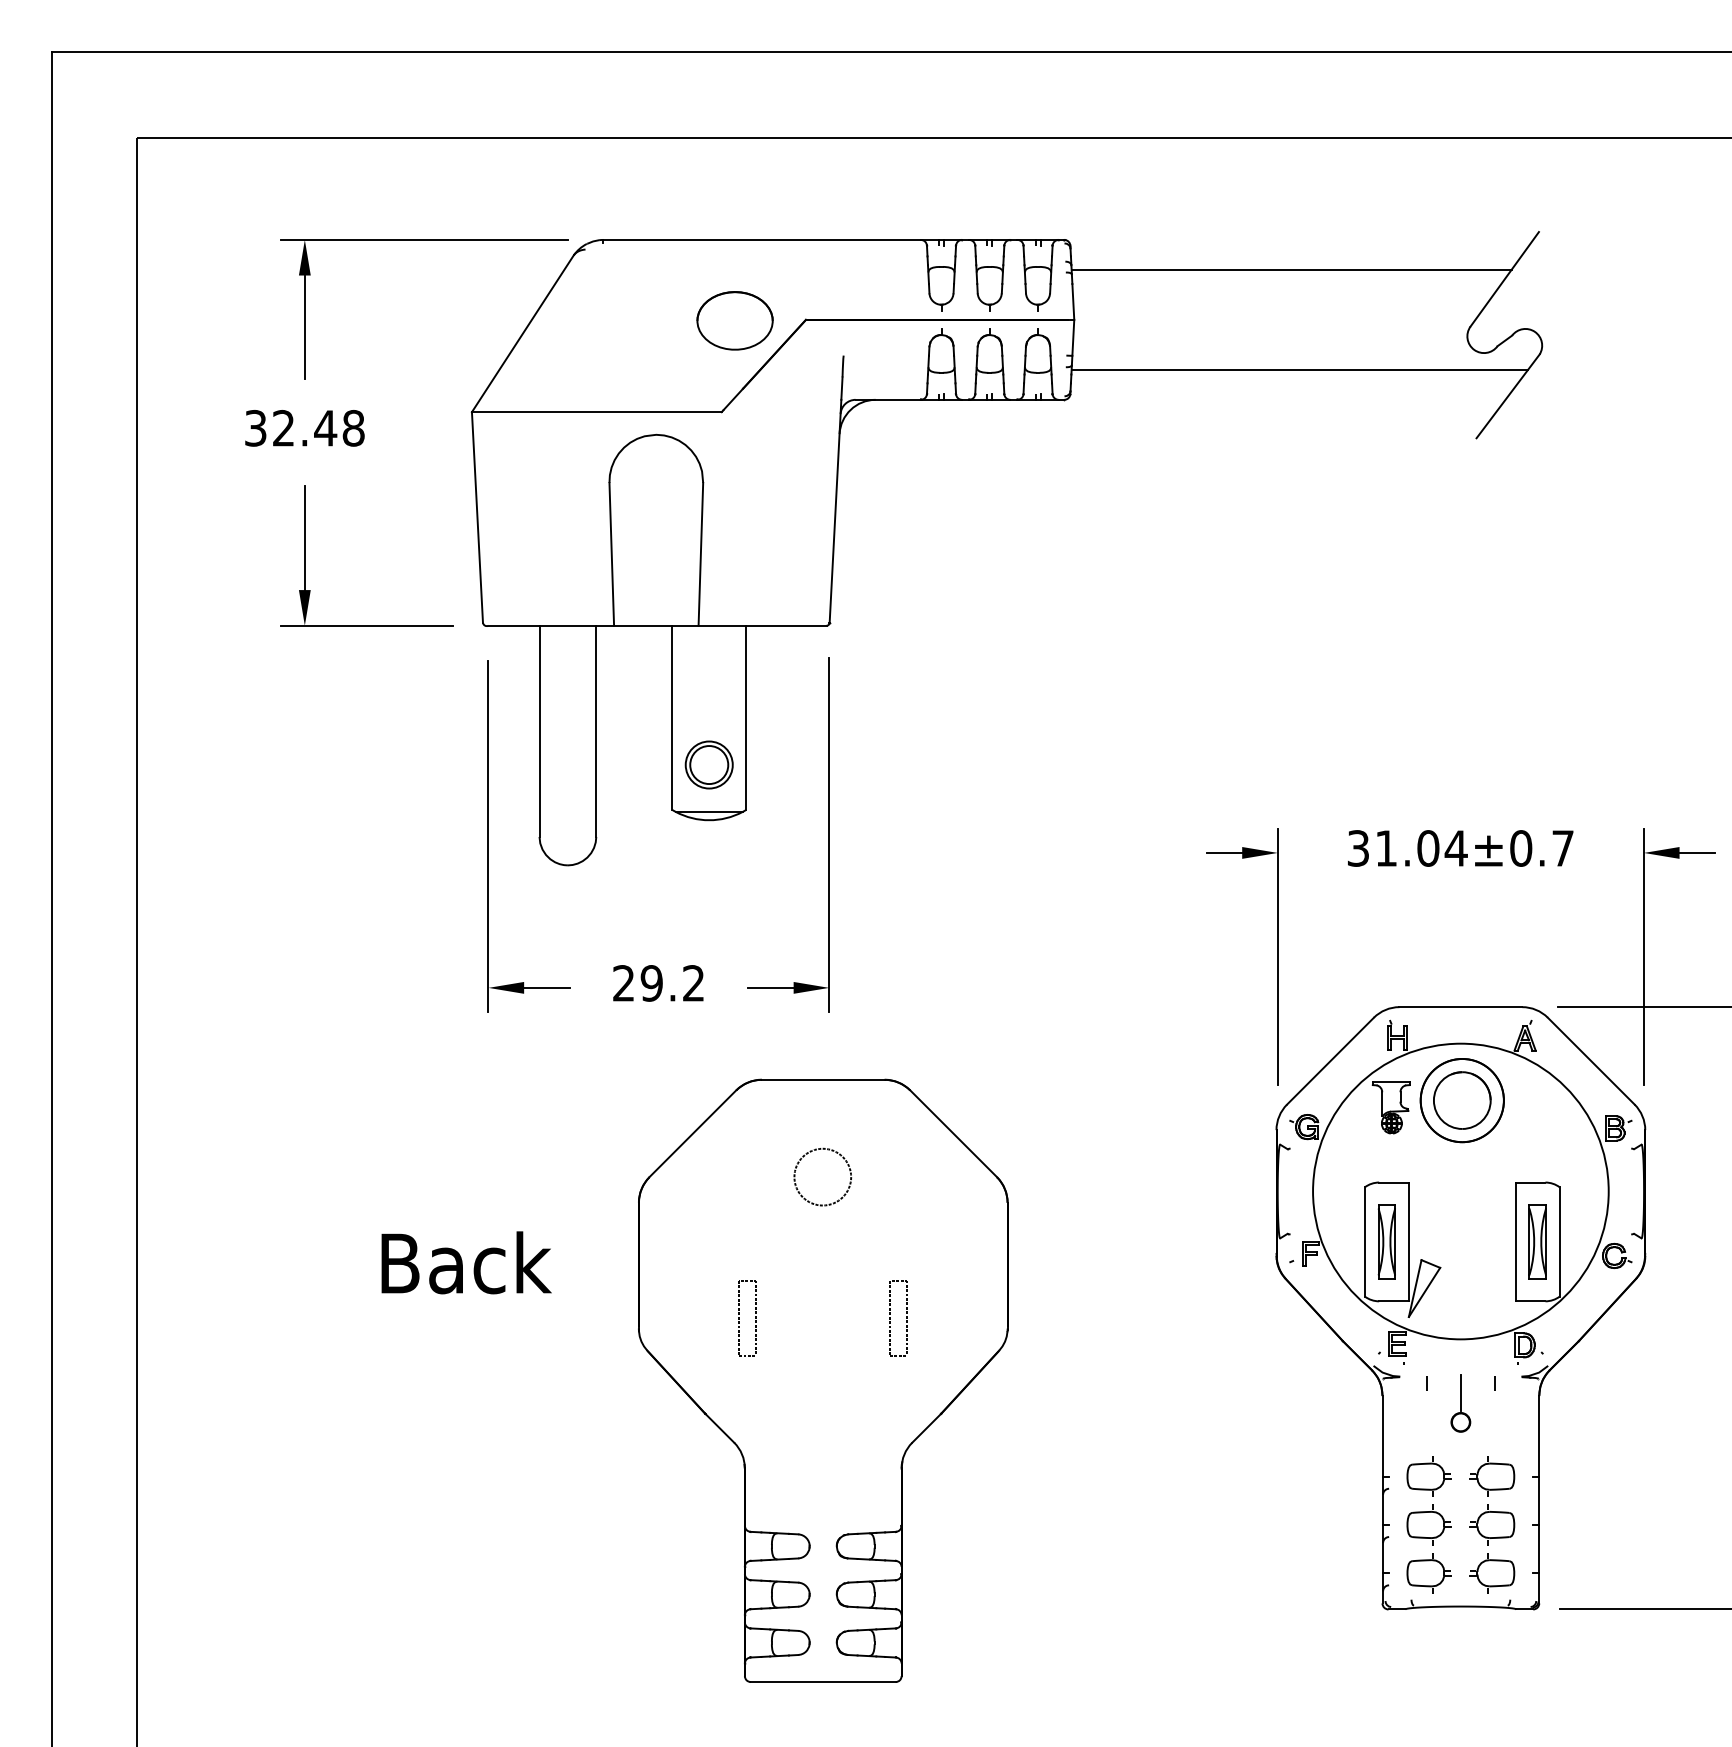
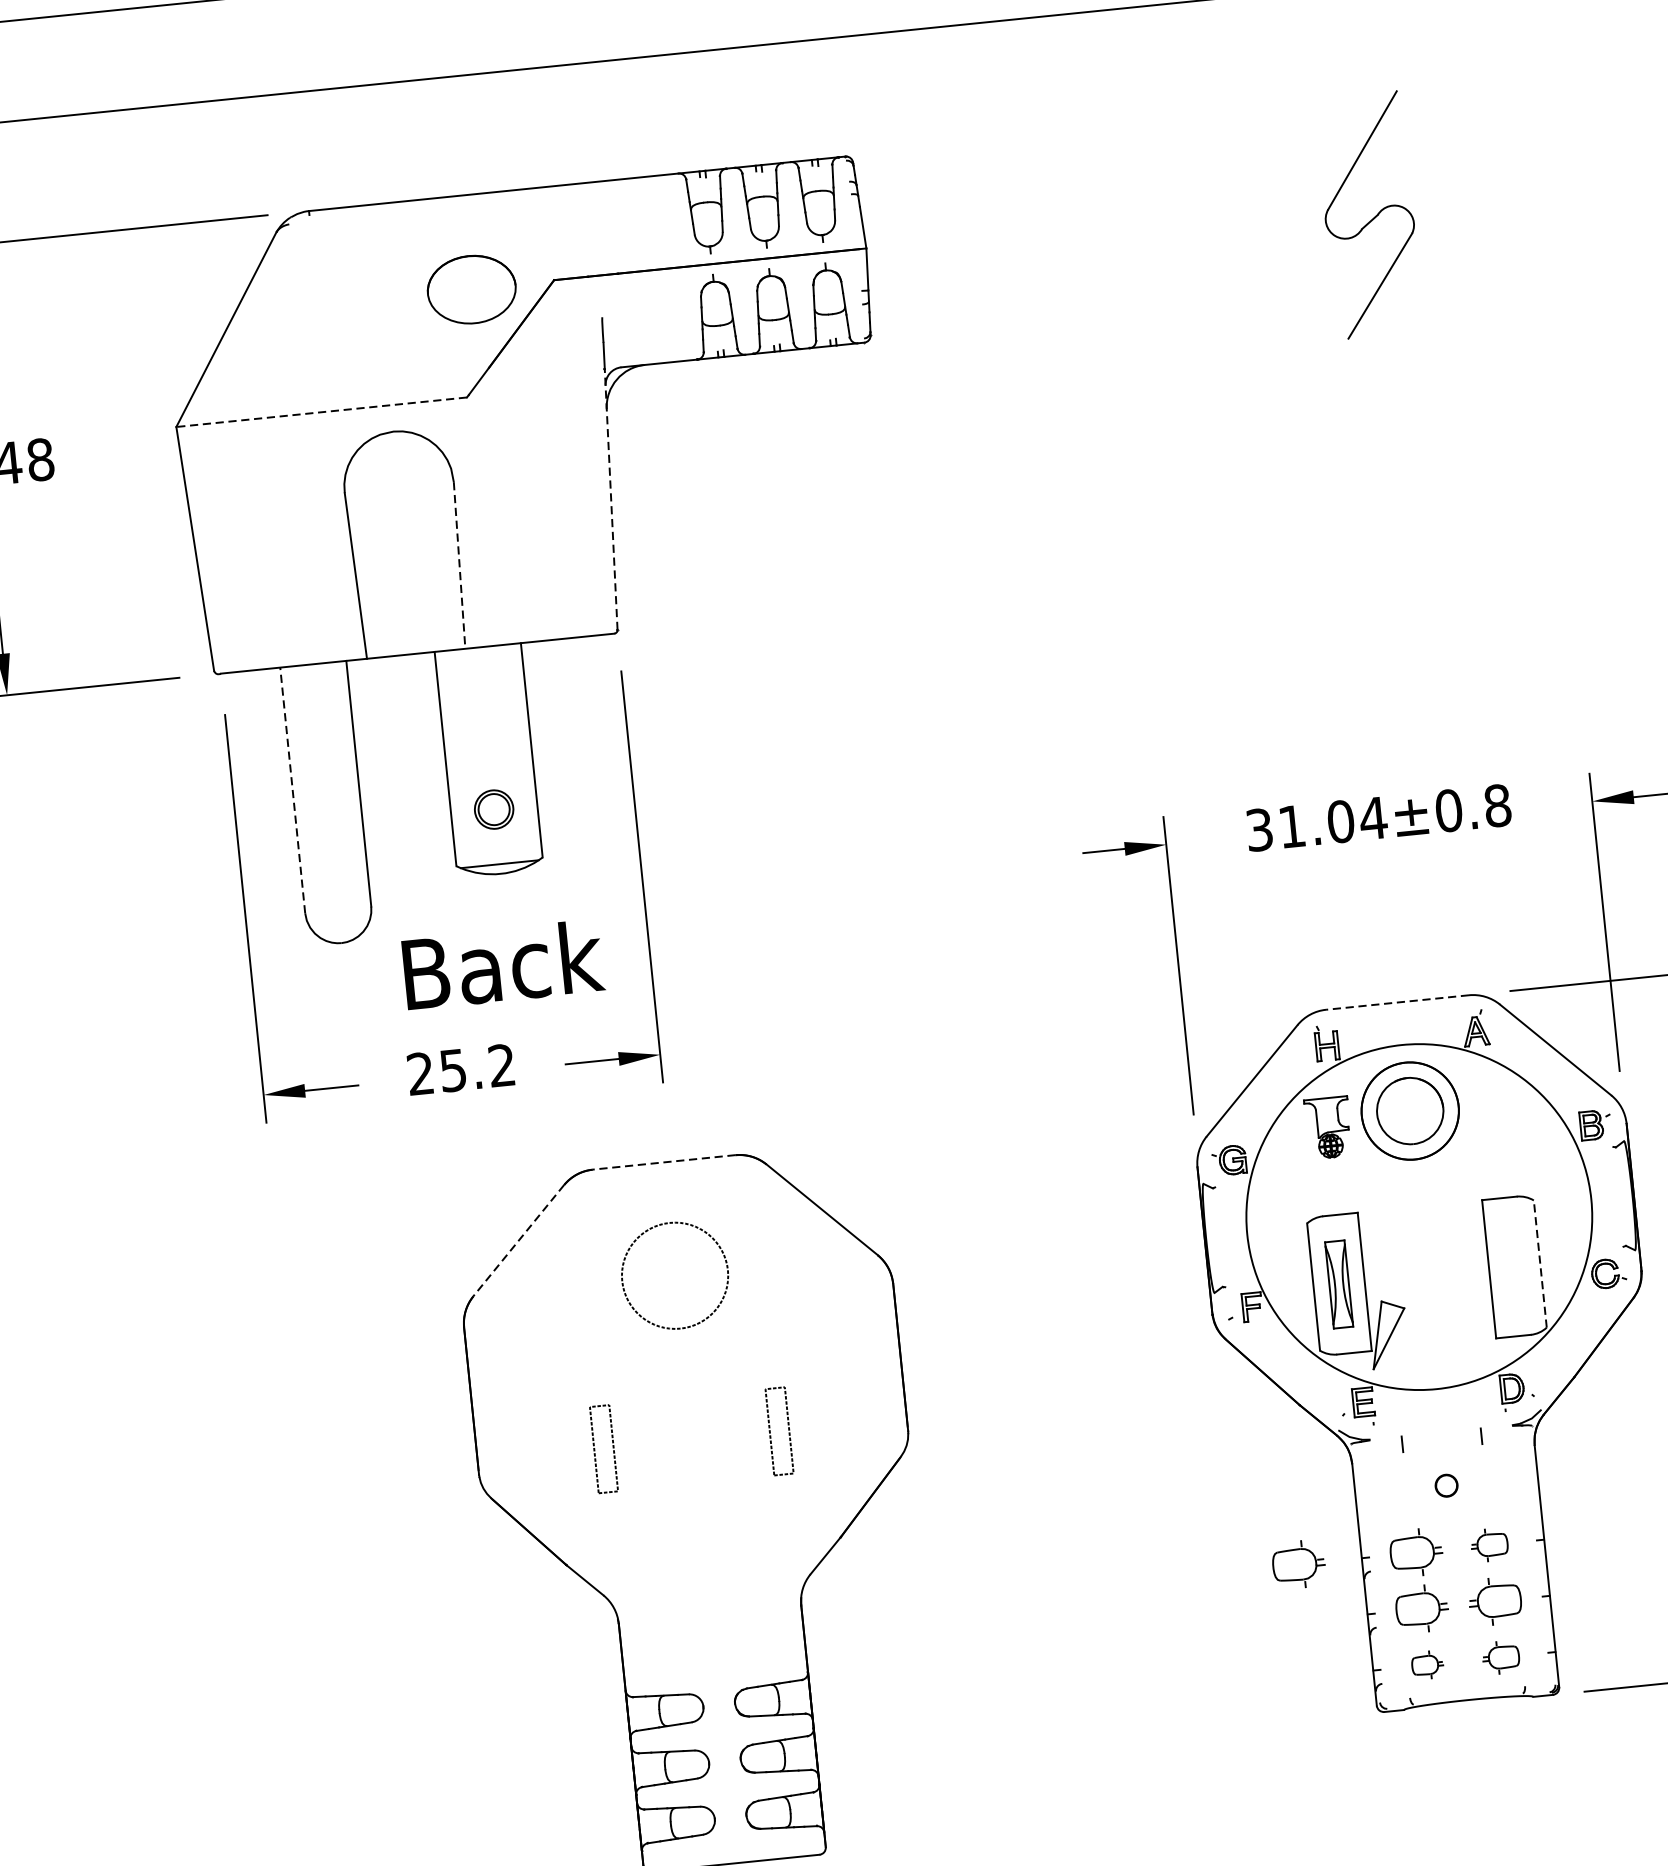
line: (1291, 269) -> (1113, 164), removed
line: (1299, 370) -> (1134, 280), removed
line: (596, 412) -> (321, 412), solid -> dashed
line: (835, 511) -> (611, 499), solid -> dashed
line: (700, 554) -> (459, 565), solid -> dashed
line: (539, 731) -> (292, 790), solid -> dashed
part: (708, 764) -> (493, 809), size x0.7
text: (1563, 848) -> (1498, 805), 31.04±0.7 -> 31.04±0.8
text: (651, 983) -> (452, 1070), 29.2 -> 25.2
line: (1460, 1007) -> (1397, 1002), solid -> dashed
line: (822, 1079) -> (663, 1162), solid -> dashed
line: (692, 1134) -> (518, 1241), solid -> dashed
circle: (822, 1176) -> (674, 1275), size x1.6
part: (1537, 1241) -> (1514, 1266), removed
line: (1559, 1241) -> (1539, 1263), solid -> dashed
text: (466, 1262) -> (503, 964), moved
line: (1460, 1392) -> (1442, 1451), removed
part: (1327, 1476) -> (1297, 1564), added
part: (1492, 1476) -> (1489, 1544), size x0.7
part: (1428, 1573) -> (1426, 1665), size x0.6
part: (1492, 1573) -> (1501, 1657), size x0.7

